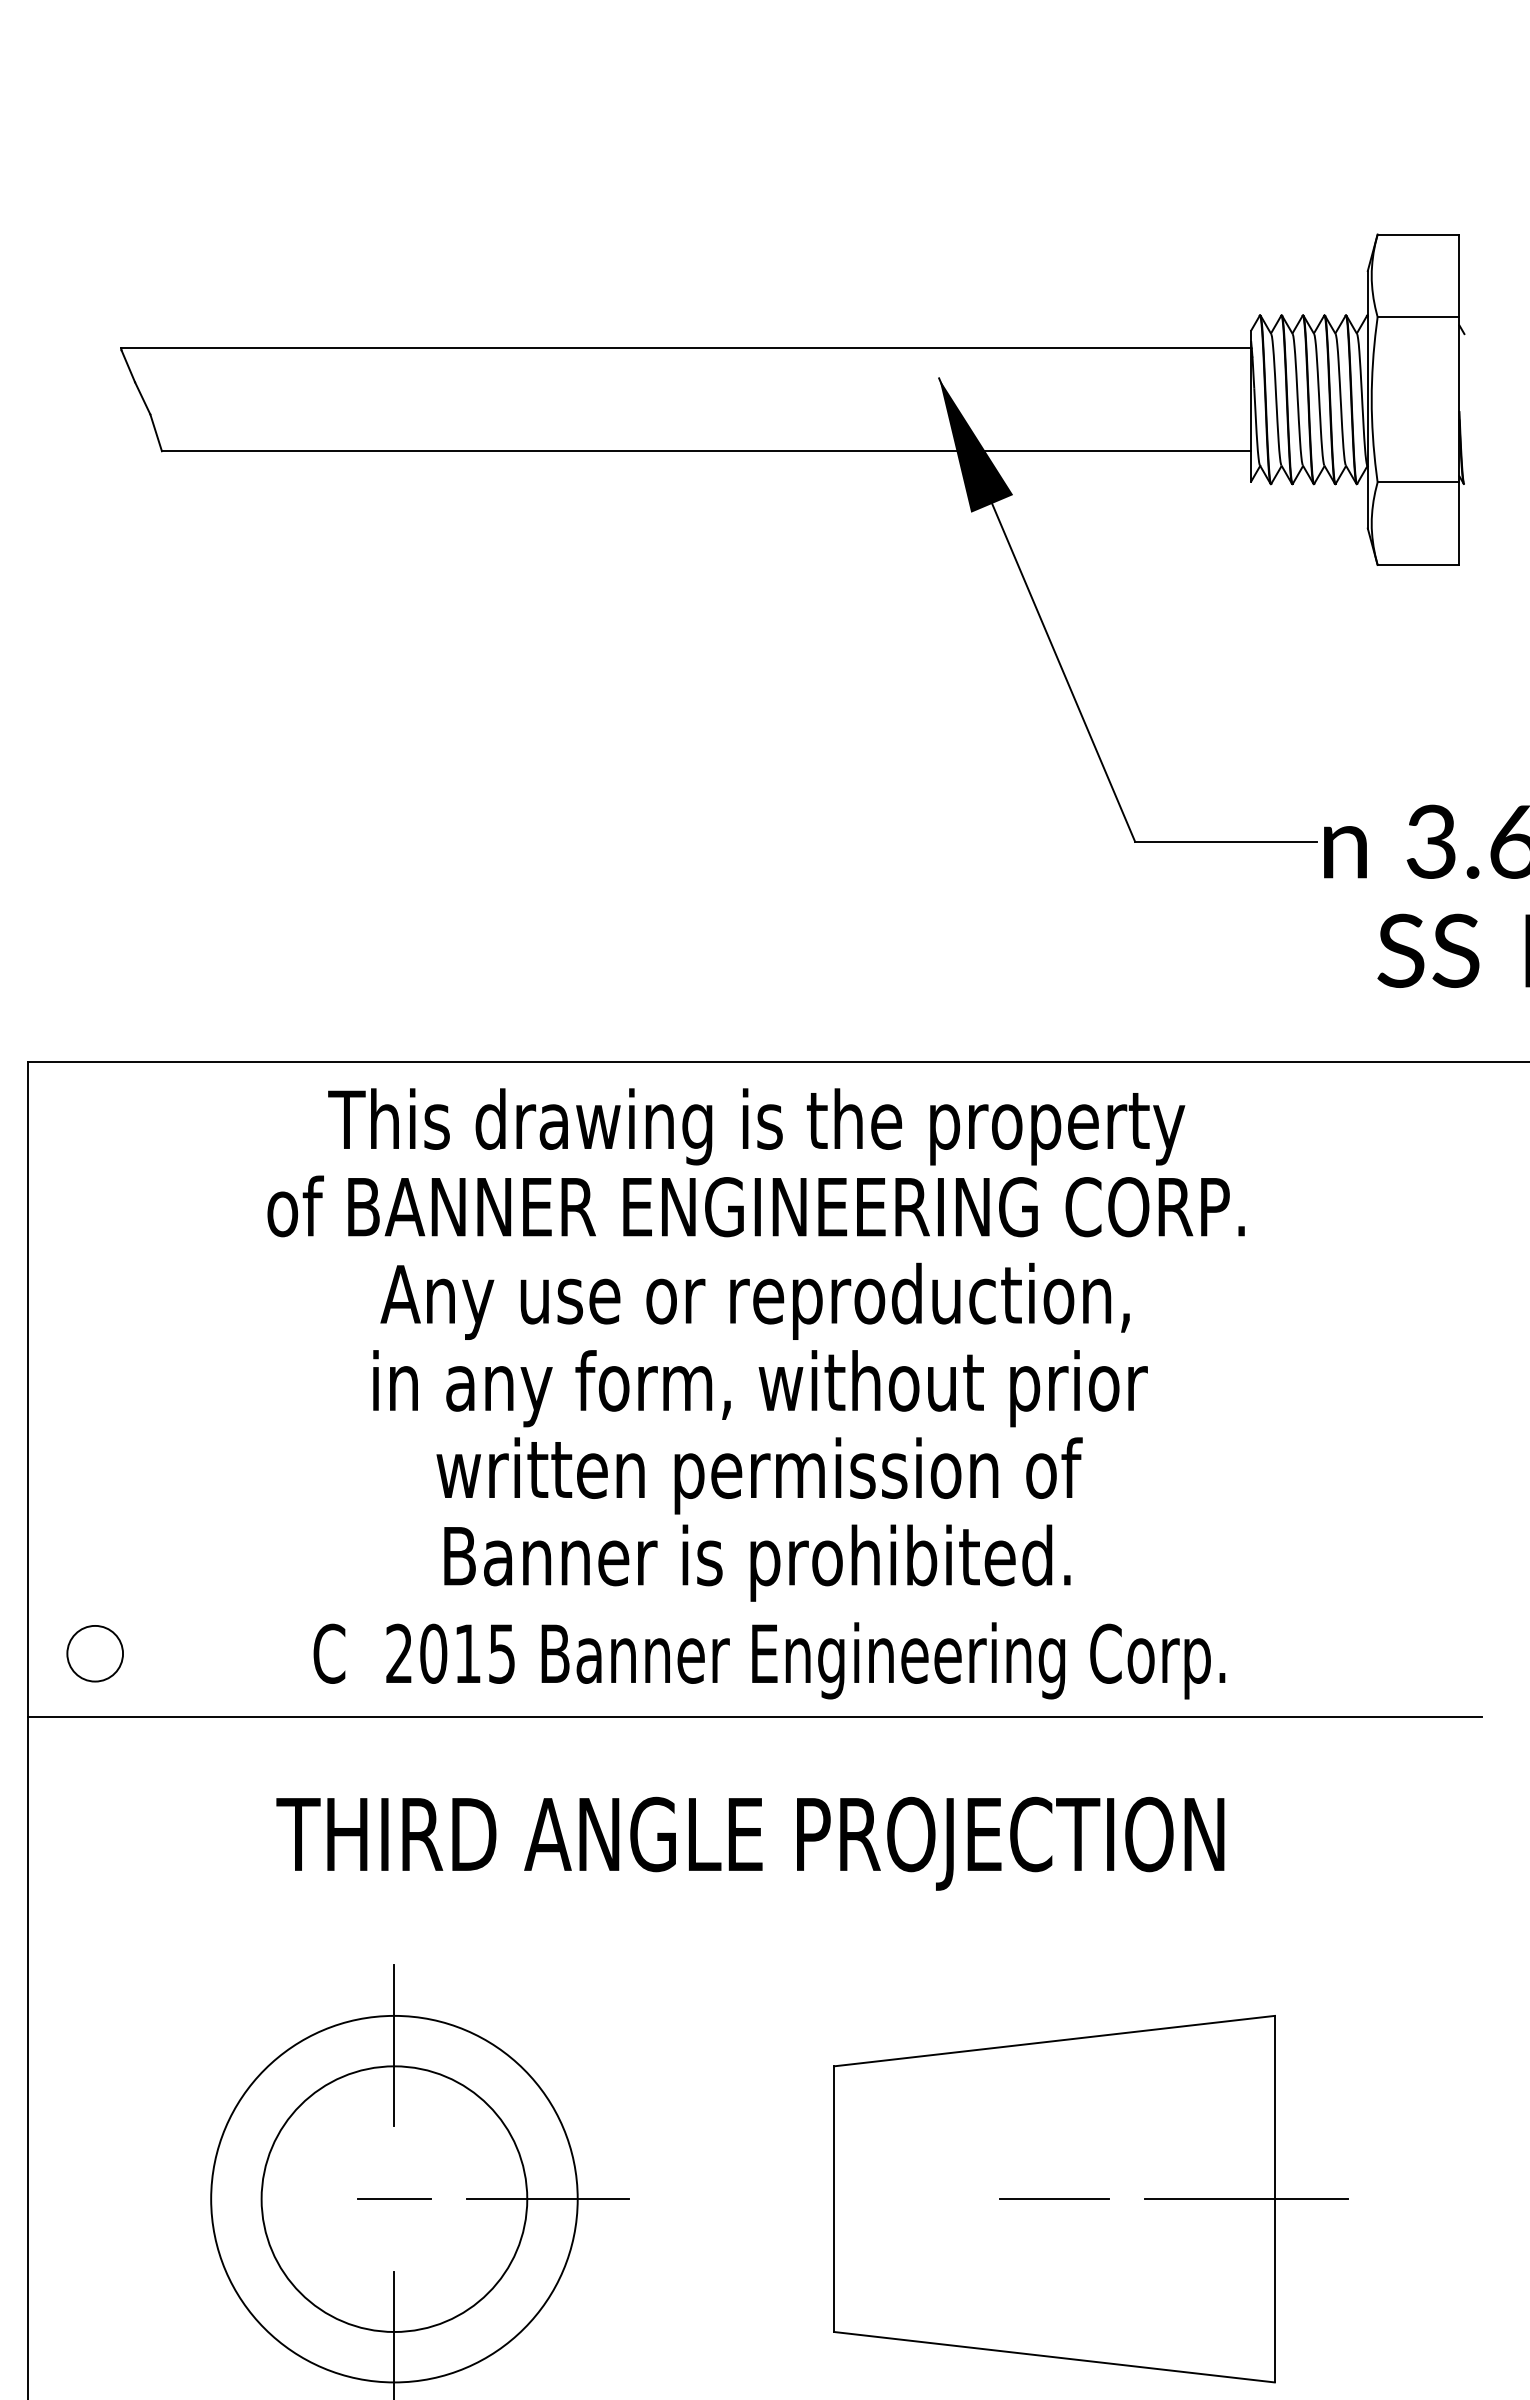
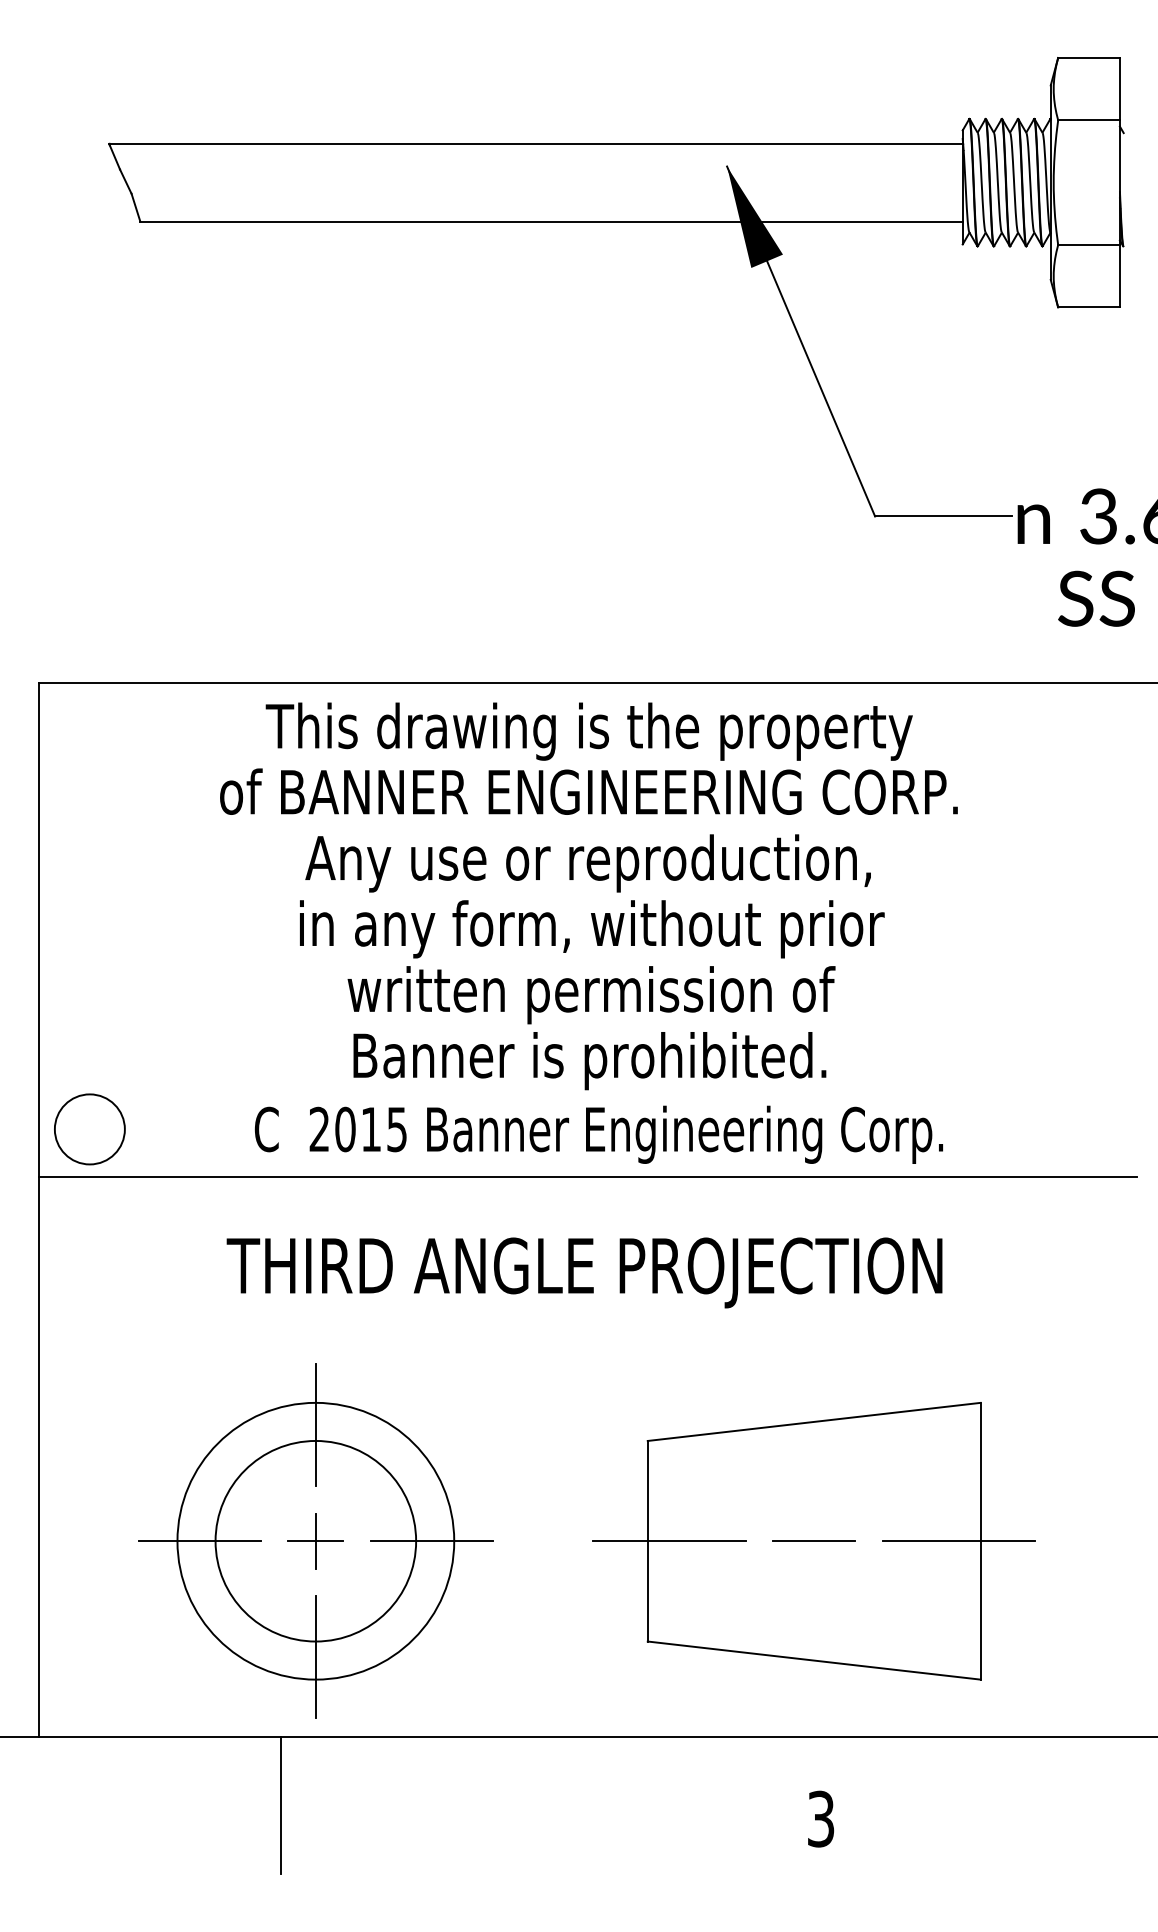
circle: (94, 1653) -> (89, 1129), size x1.67
line: (393, 2198) -> (315, 1540), added
line: (240, 2199) -> (199, 1541), added
line: (861, 2199) -> (668, 1541), added

